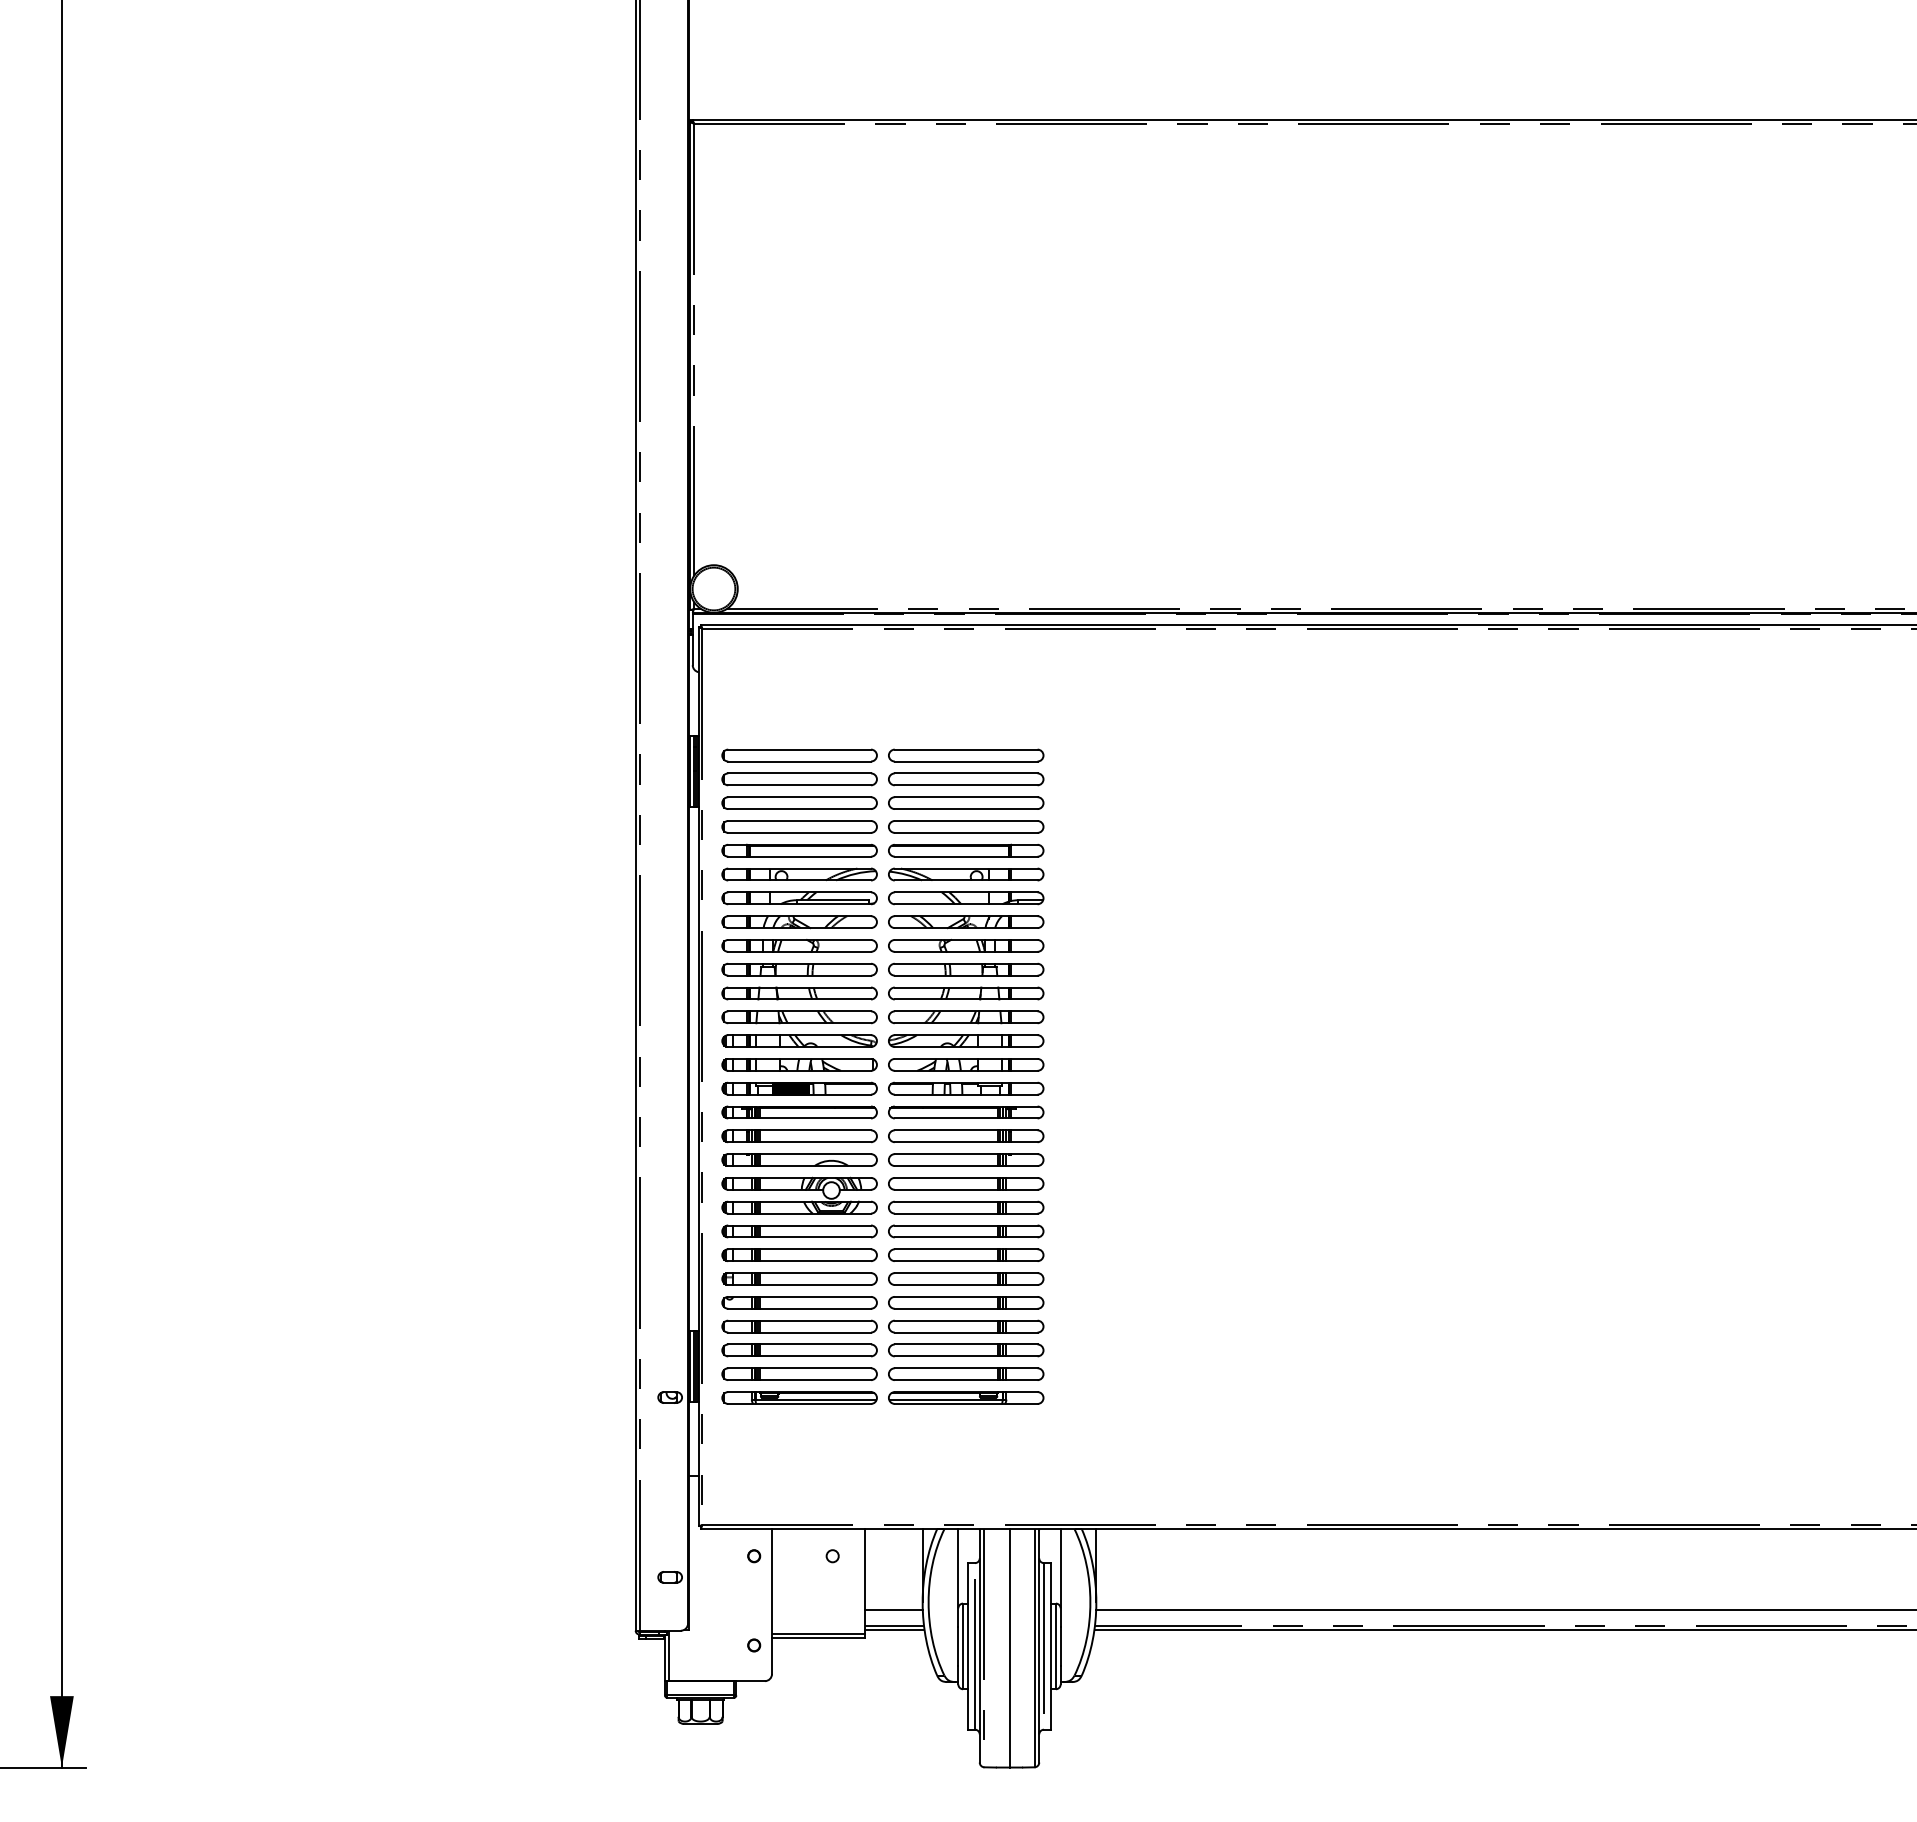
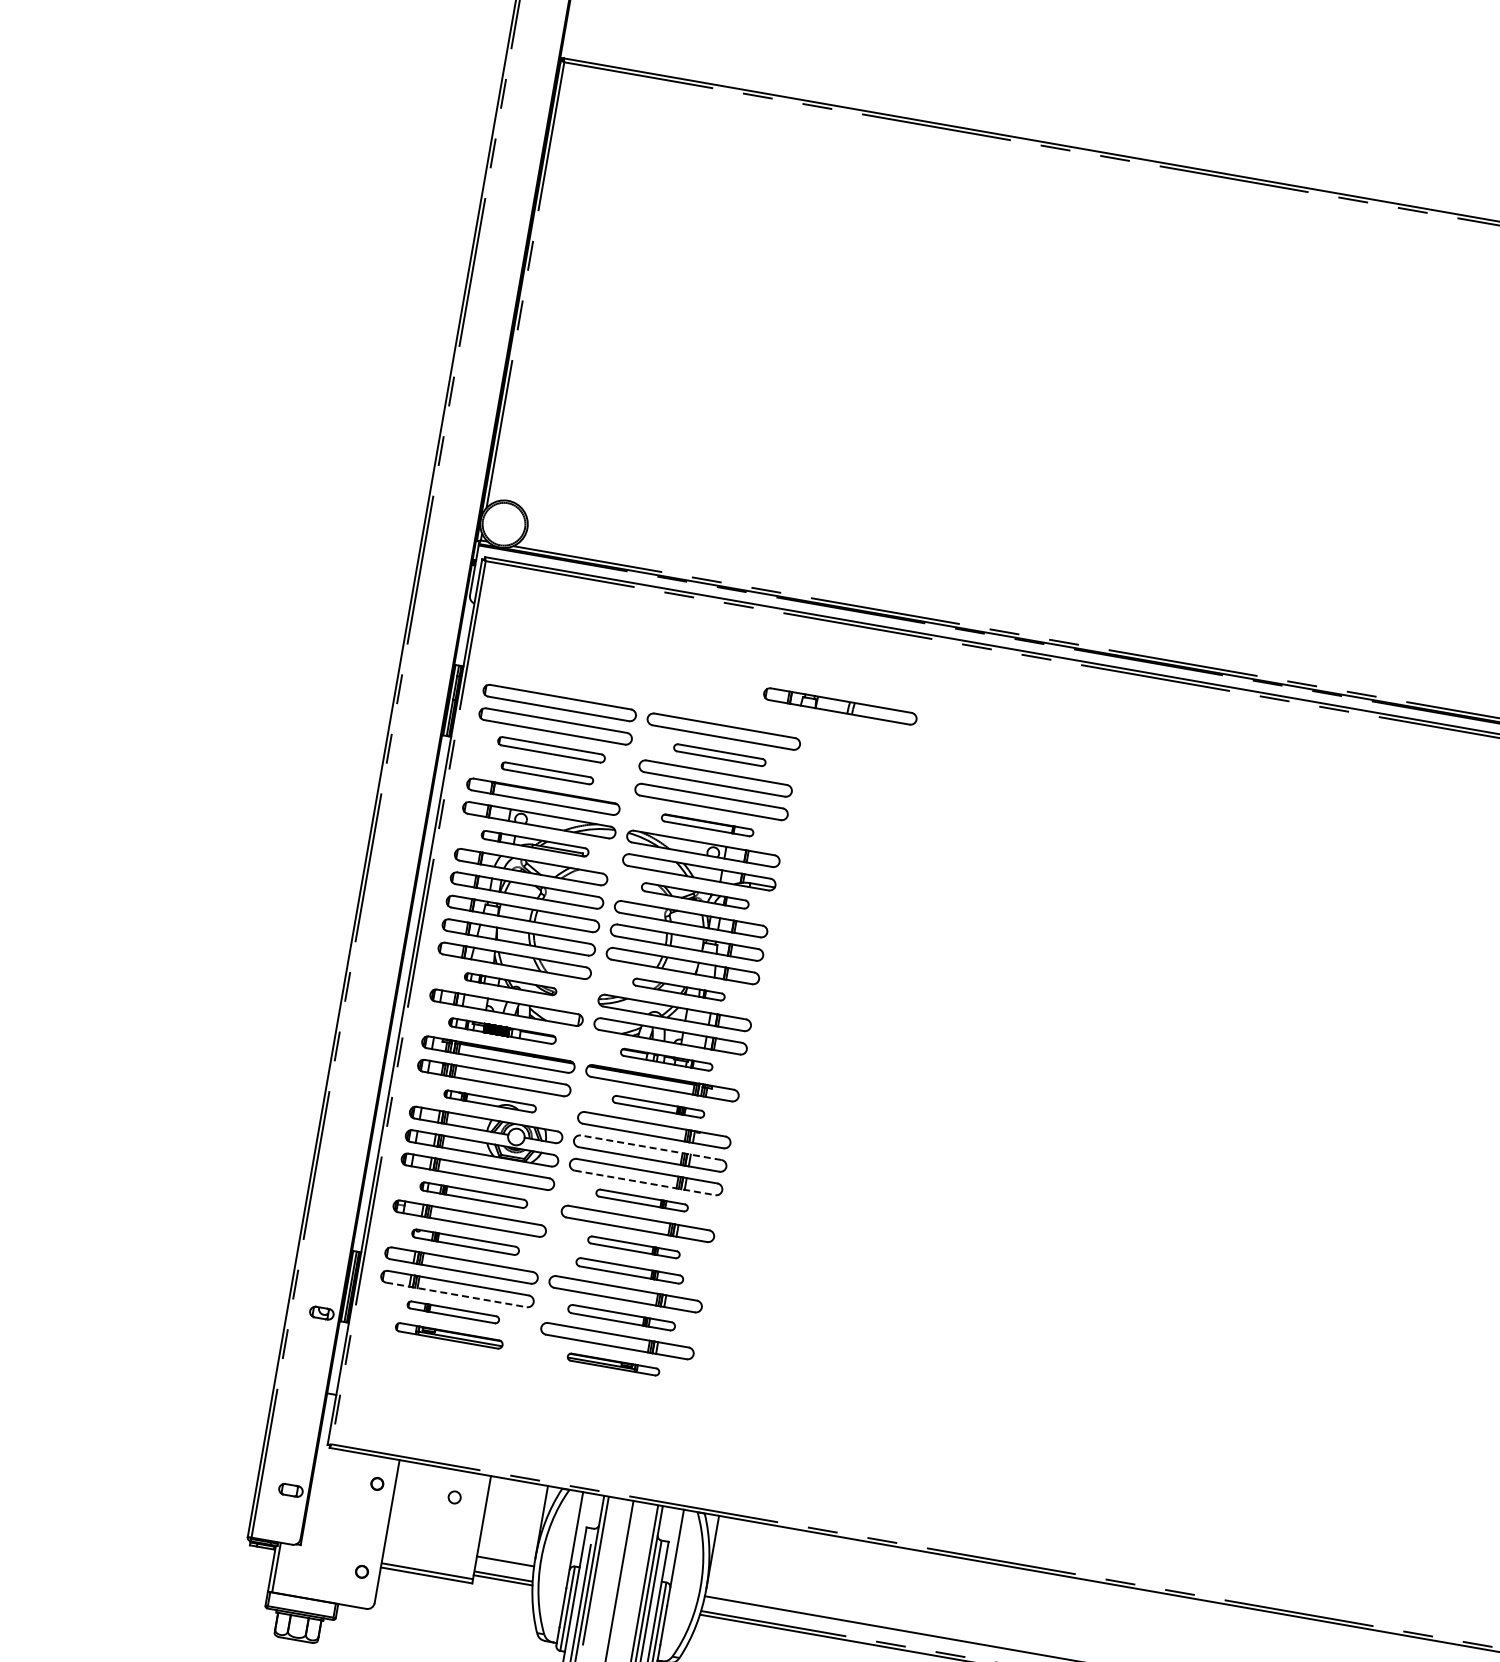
part: (1076, 710) -> (840, 706), added
part: (966, 779) -> (720, 755), size x0.6
part: (799, 802) -> (551, 749), size x0.7
part: (799, 826) -> (547, 772), size x0.6
part: (966, 850) -> (707, 825), size x0.6
part: (799, 898) -> (535, 843), size x0.7
part: (966, 922) -> (695, 896), size x0.7
part: (966, 1017) -> (679, 989), size x0.6
part: (799, 1040) -> (510, 983), size x0.6
part: (799, 1088) -> (502, 1031), size x0.7
part: (966, 1088) -> (666, 1059), size x0.6
part: (966, 1136) -> (658, 1107), size x0.6
part: (799, 1159) -> (490, 1100), size x0.6
line: (965, 1177) -> (650, 1147), solid -> dashed
line: (966, 1213) -> (645, 1182), solid -> dashed
part: (966, 1231) -> (642, 1200), size x0.6
part: (799, 1254) -> (473, 1194), size x0.7
part: (966, 1278) -> (634, 1246), size x0.6
part: (799, 1302) -> (465, 1241), size x0.7
part: (966, 1302) -> (630, 1270), size x0.7
part: (966, 1350) -> (621, 1317), size x0.7
line: (800, 1356) -> (457, 1295), solid -> dashed
part: (799, 1373) -> (453, 1311), size x0.6
part: (799, 1397) -> (449, 1335), size x0.7
part: (966, 1397) -> (613, 1364), size x0.6

